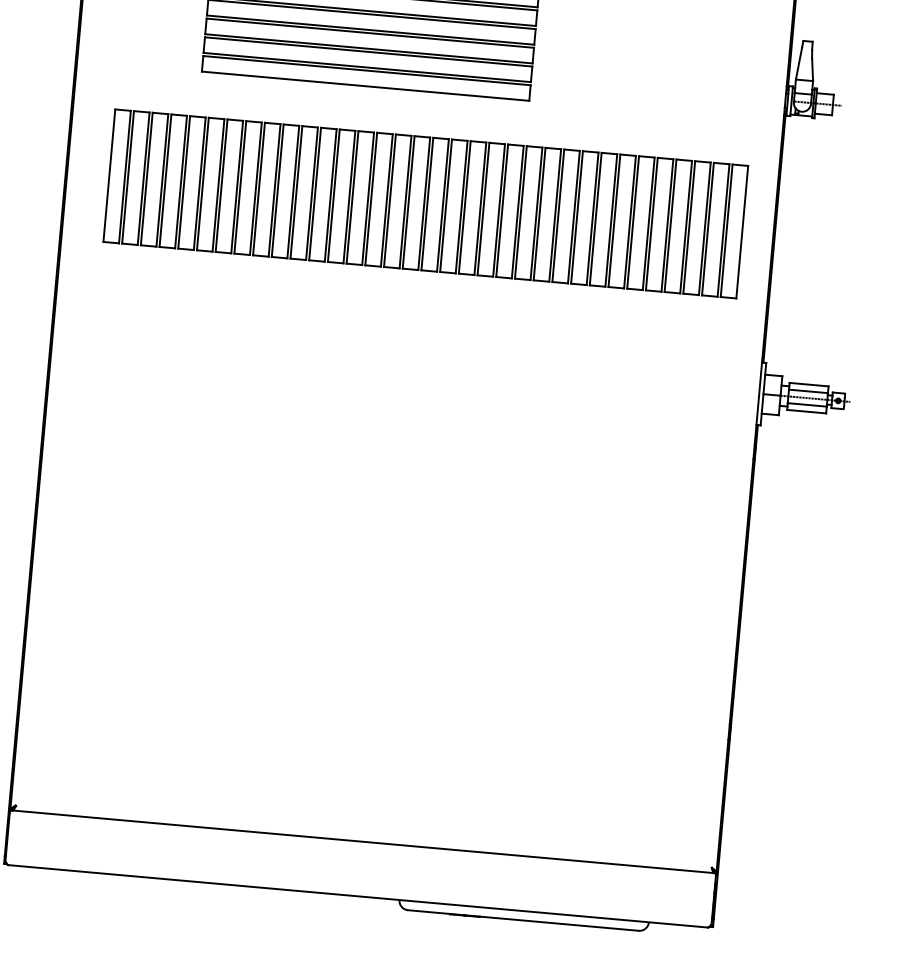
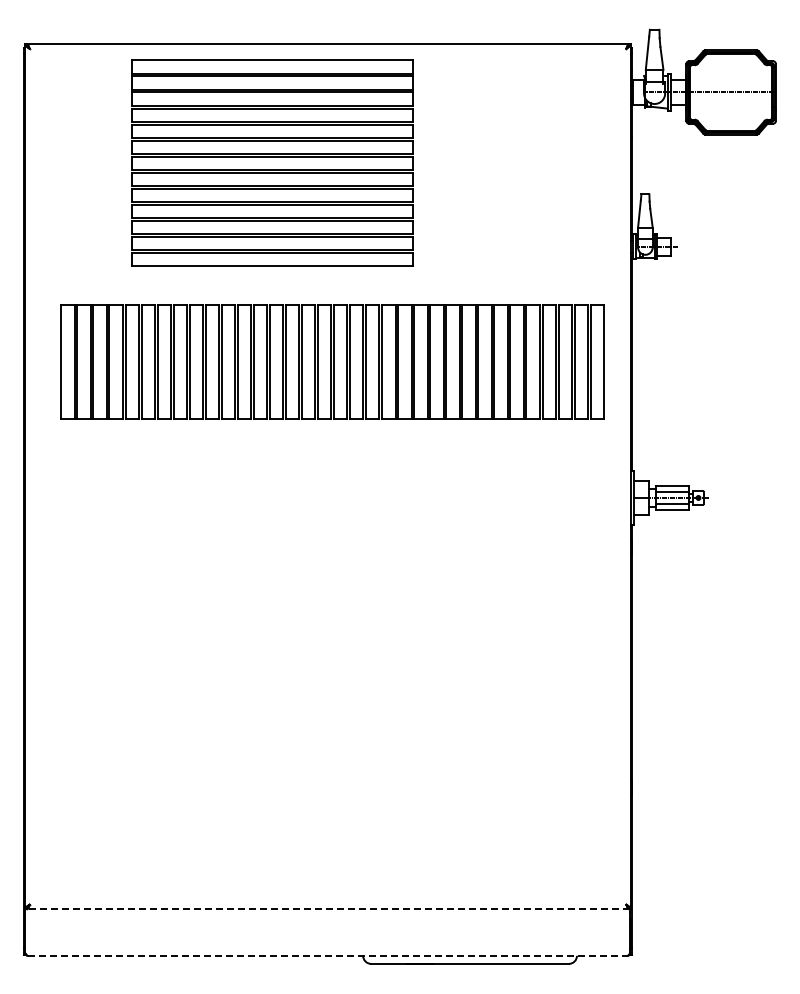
line: (362, 842) -> (327, 909), solid -> dashed
line: (357, 895) -> (327, 955), solid -> dashed

